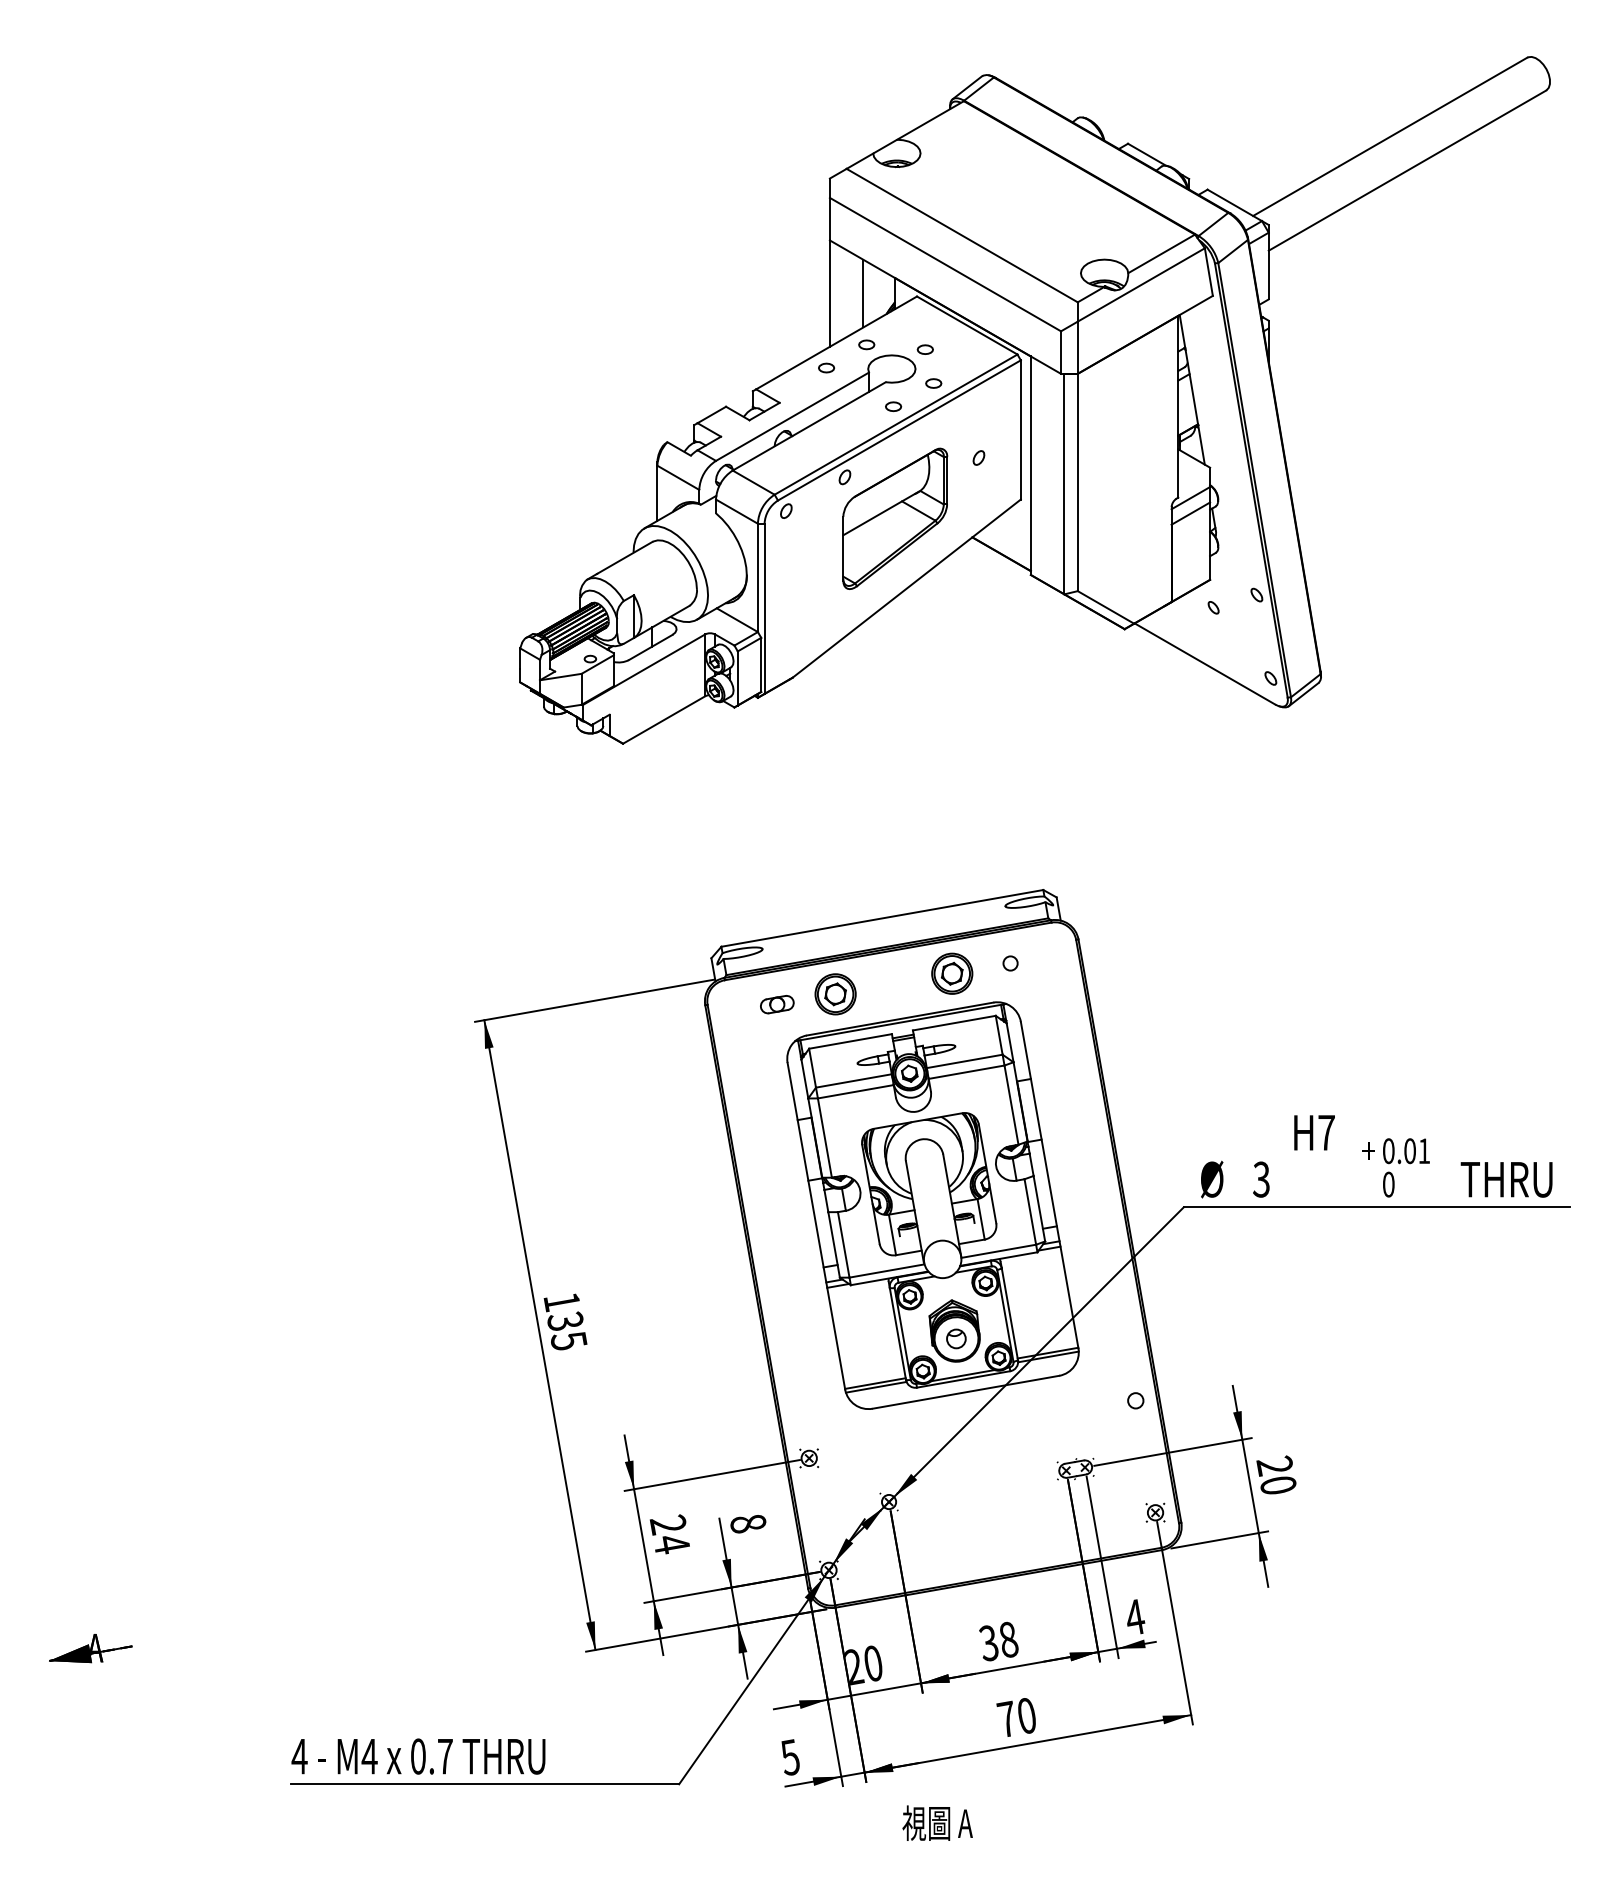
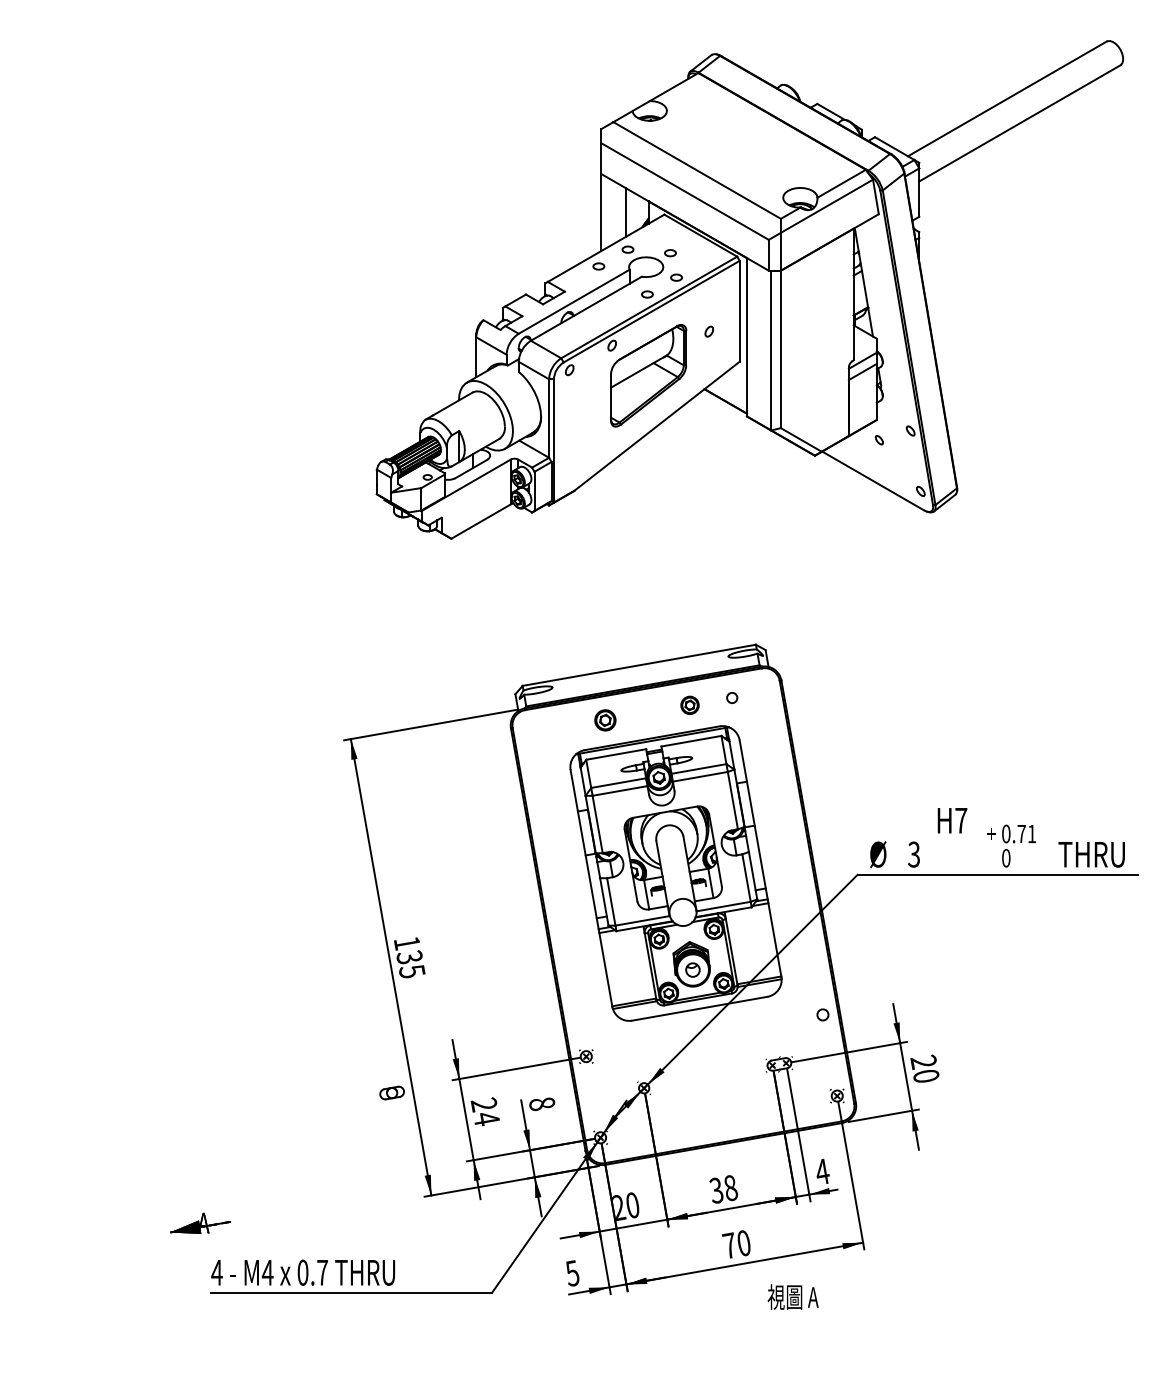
part: (952, 973) -> (690, 705), size x0.6
part: (835, 994) -> (605, 720), size x0.7
part: (777, 1004) -> (392, 1092), moved
text: (1410, 1151) -> (1022, 834), 0.01 -> 0.71
part: (90, 1648) -> (200, 1223), moved
text: (937, 1822) -> (793, 1296), moved

